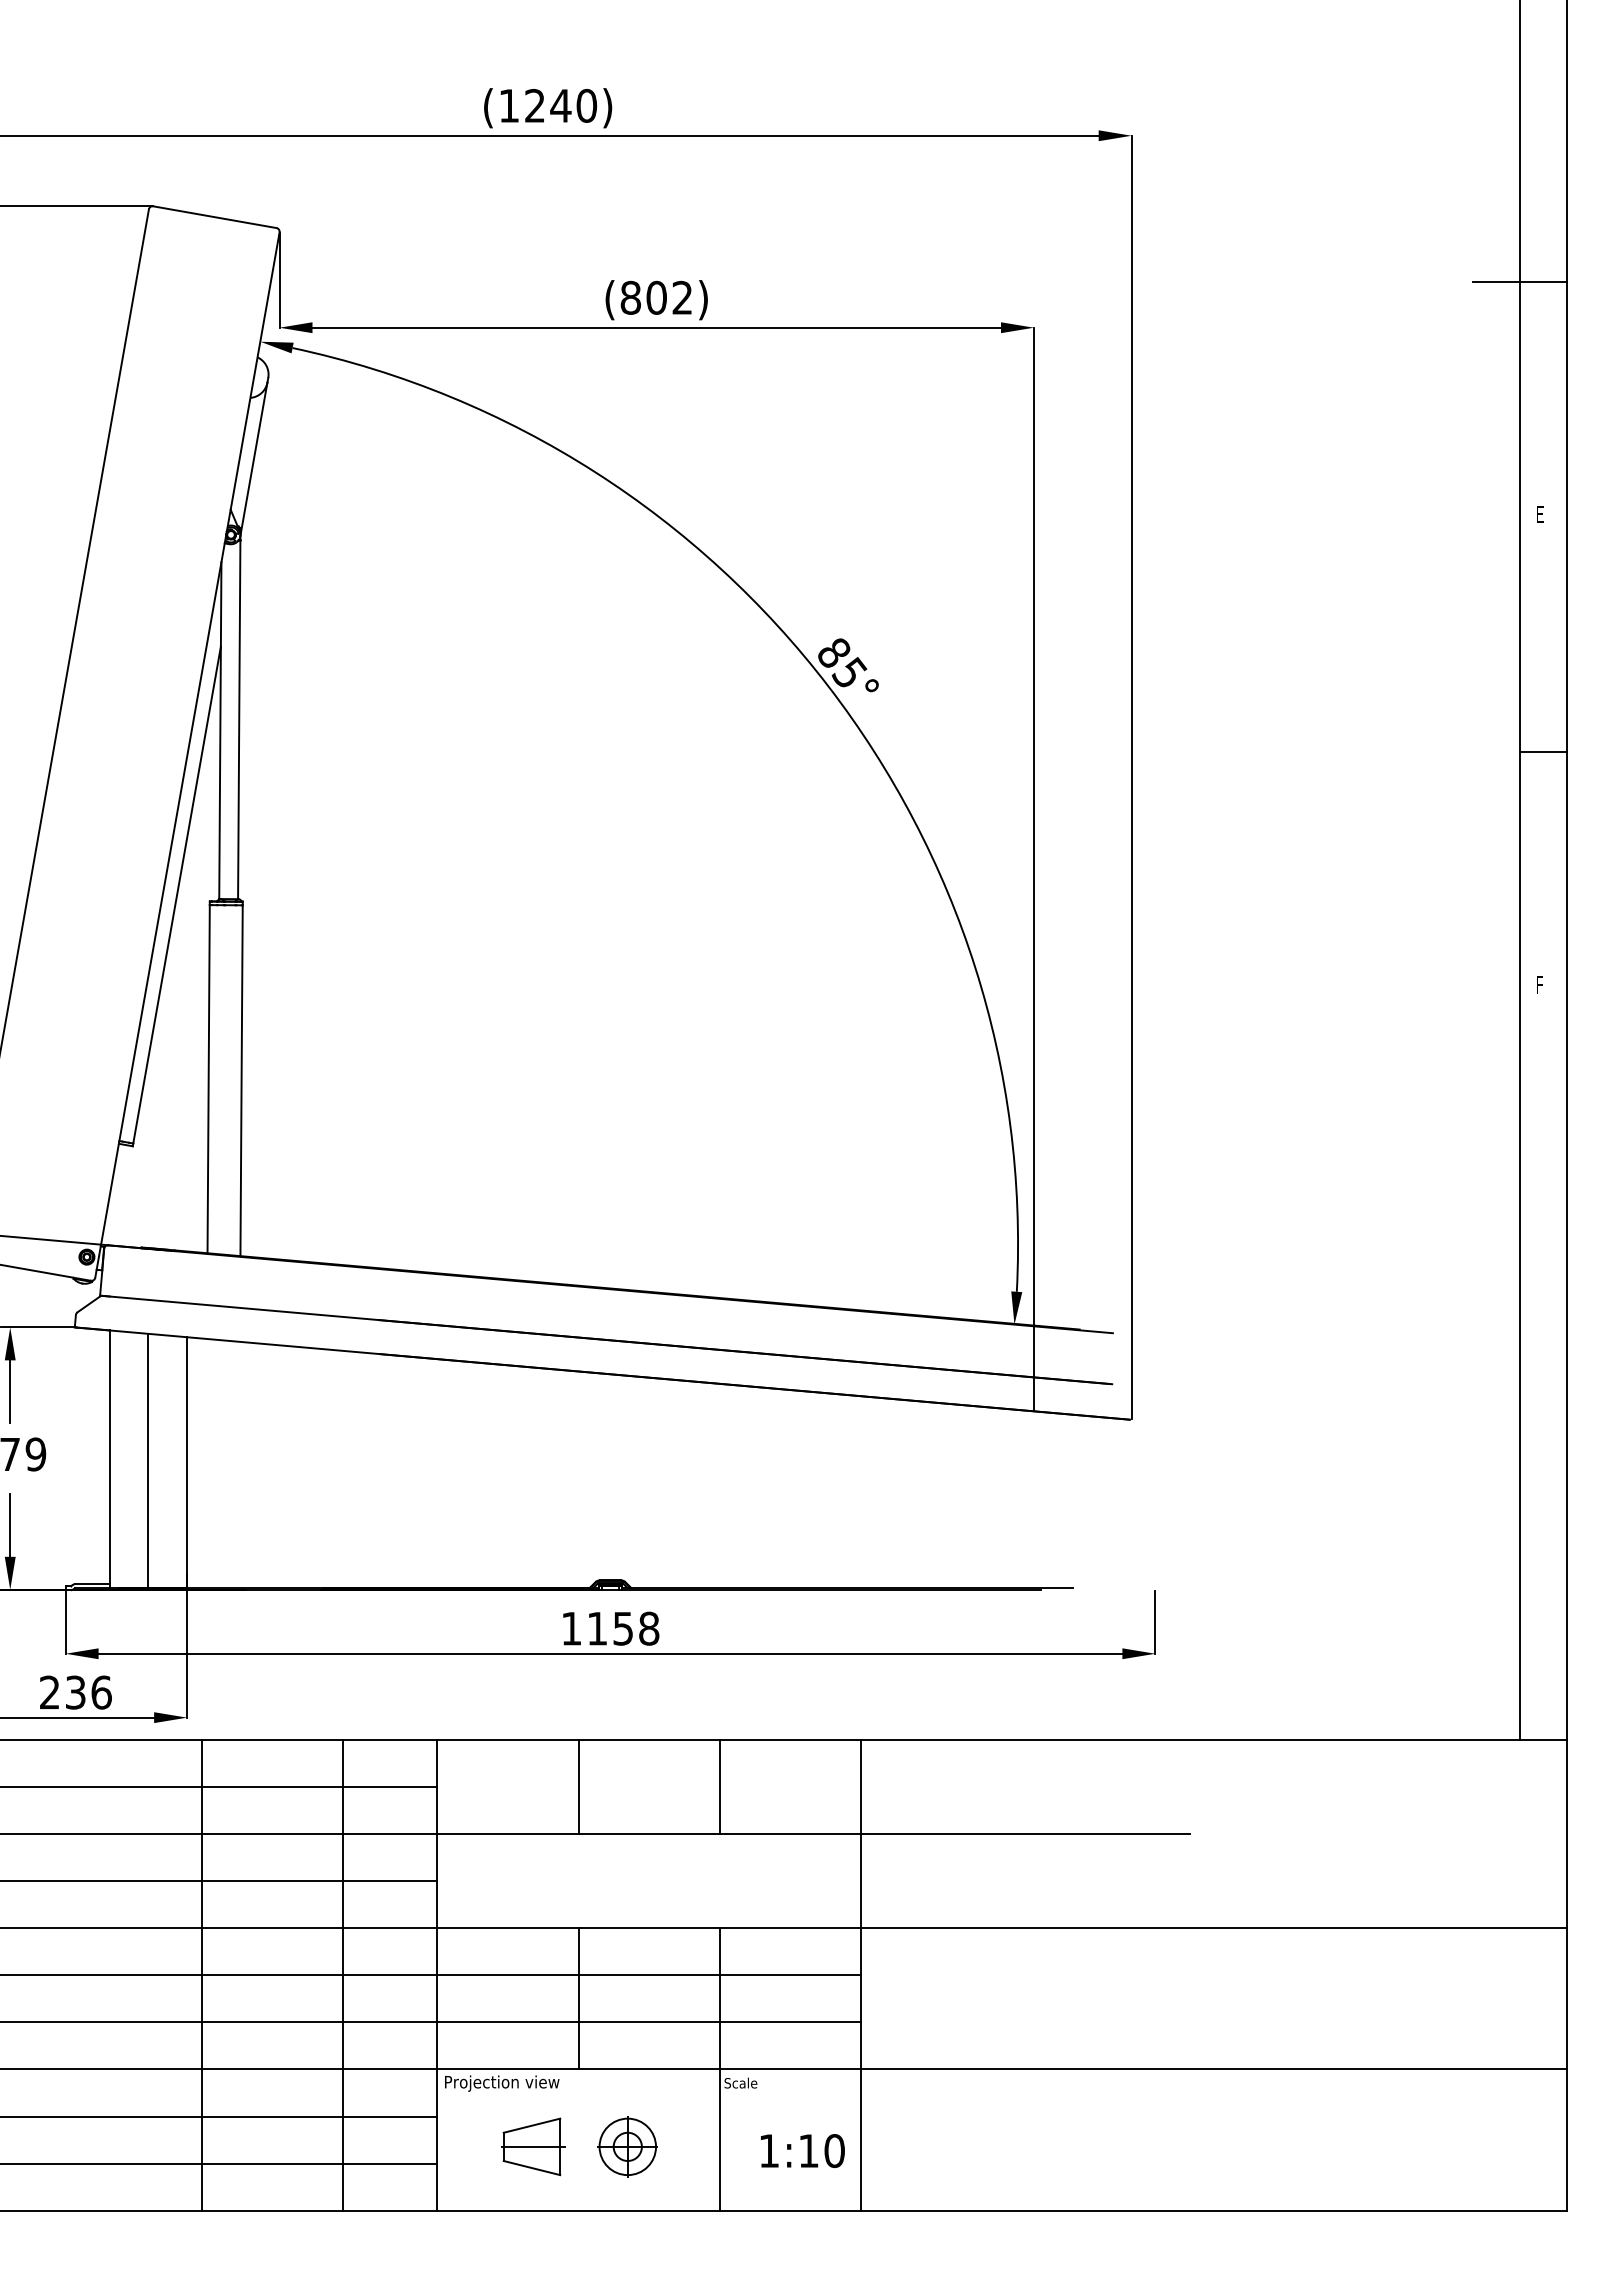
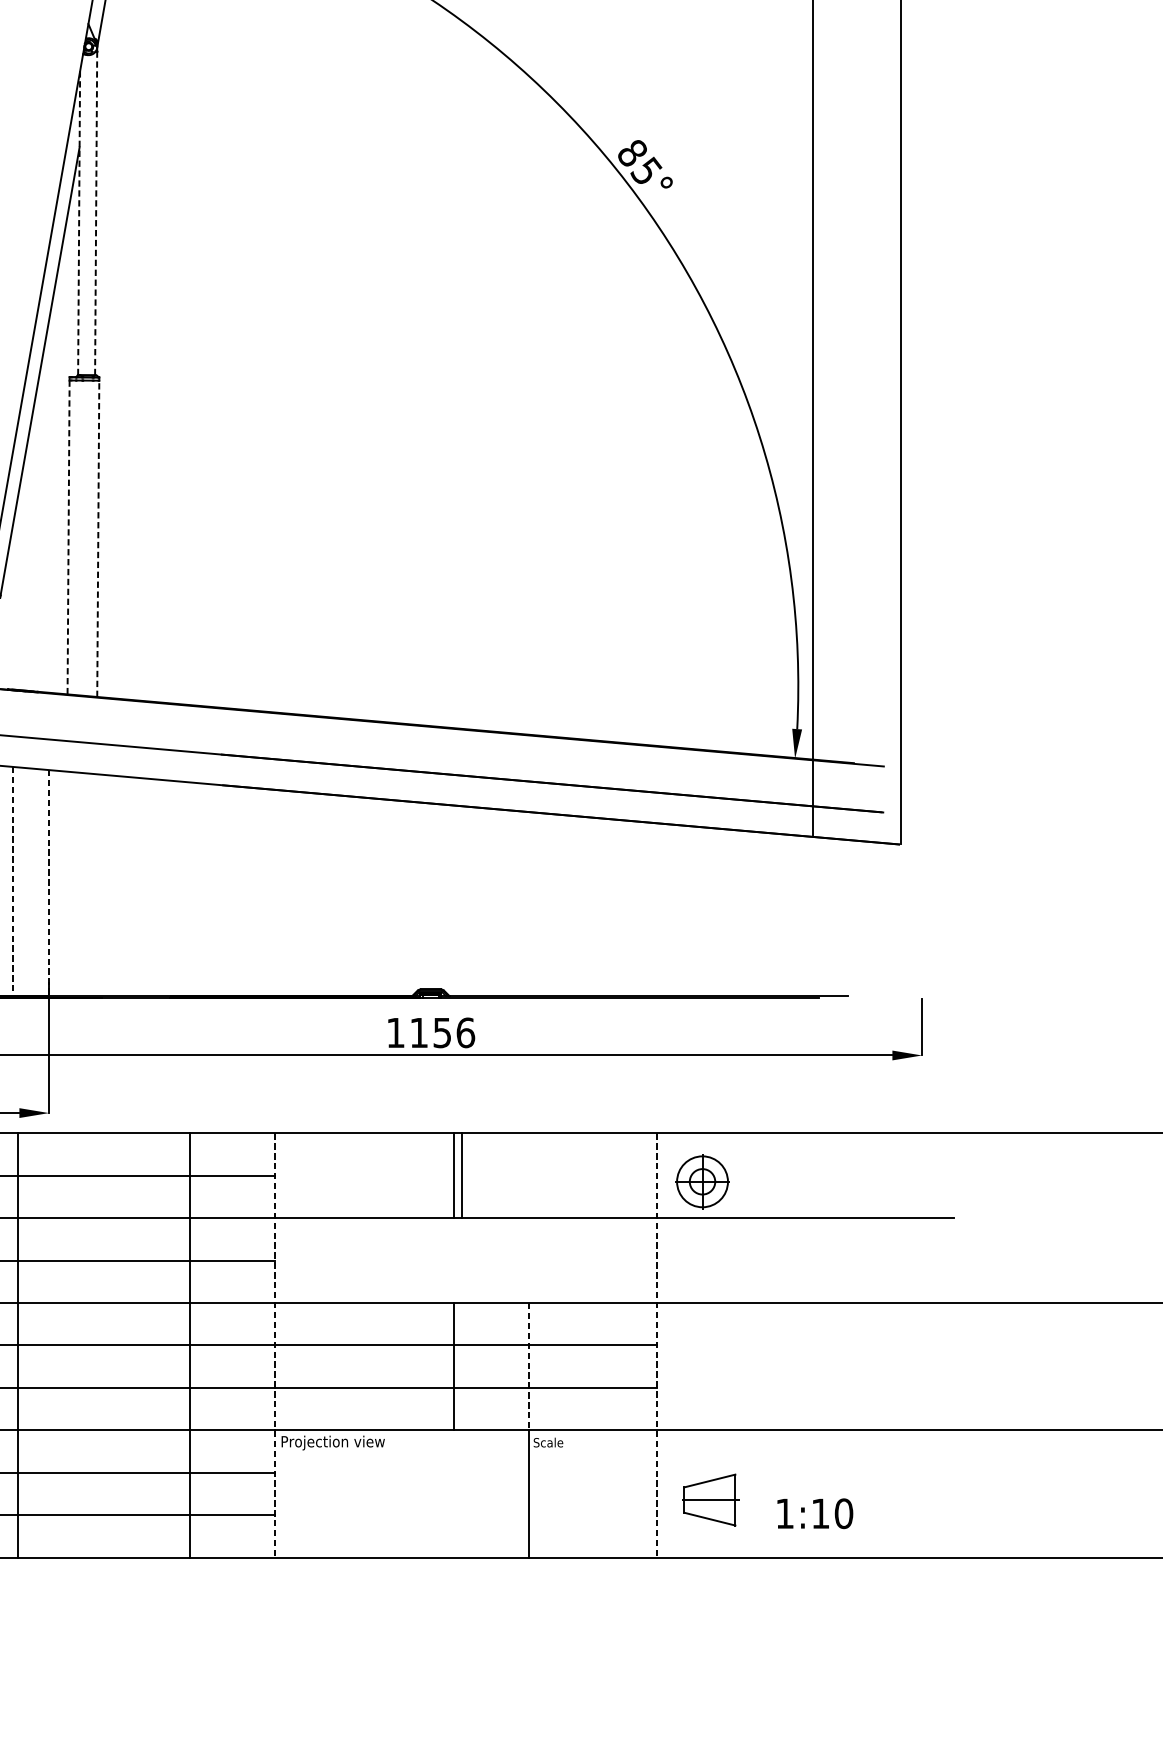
line: (239, 719) -> (96, 213), solid -> dashed
line: (220, 731) -> (79, 223), solid -> dashed
line: (208, 1079) -> (68, 537), solid -> dashed
line: (241, 1080) -> (98, 538), solid -> dashed
line: (147, 1461) -> (13, 882), solid -> dashed
line: (187, 1463) -> (49, 883), solid -> dashed
text: (649, 1628) -> (466, 1032), 1158 -> 1156
line: (578, 1787) -> (461, 1176), moved
line: (719, 1787) -> (453, 1176), moved
line: (202, 1975) -> (17, 1345), moved
line: (437, 1975) -> (274, 1345), solid -> dashed
line: (860, 1975) -> (656, 1345), solid -> dashed
line: (578, 1998) -> (454, 1366), moved
line: (719, 1998) -> (529, 1366), solid -> dashed
part: (533, 2146) -> (711, 1499), moved
part: (627, 2146) -> (702, 1181), moved
text: (802, 2150) -> (814, 1513), moved

